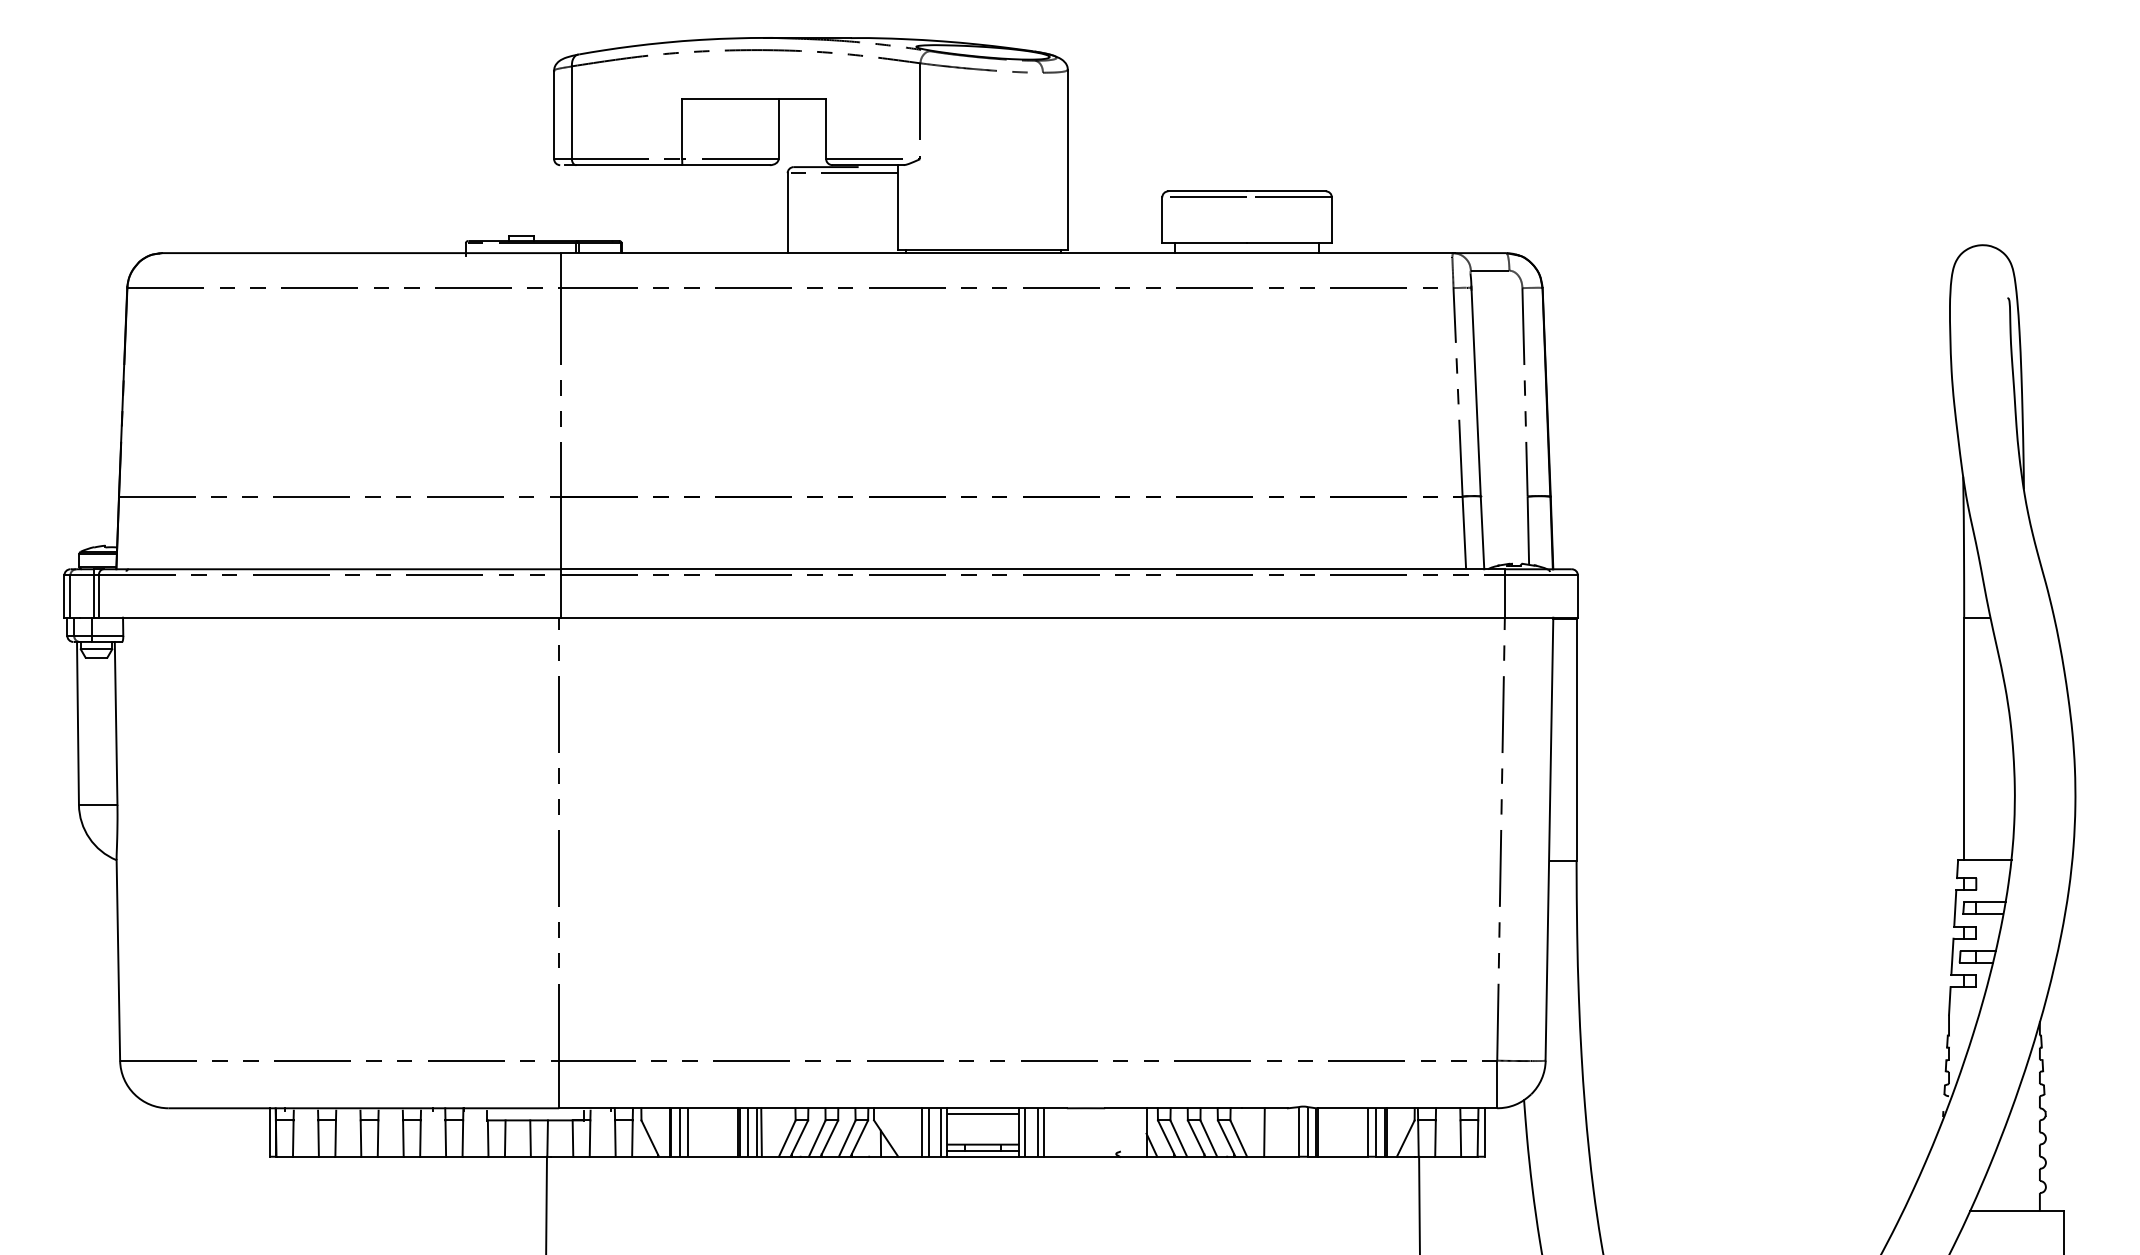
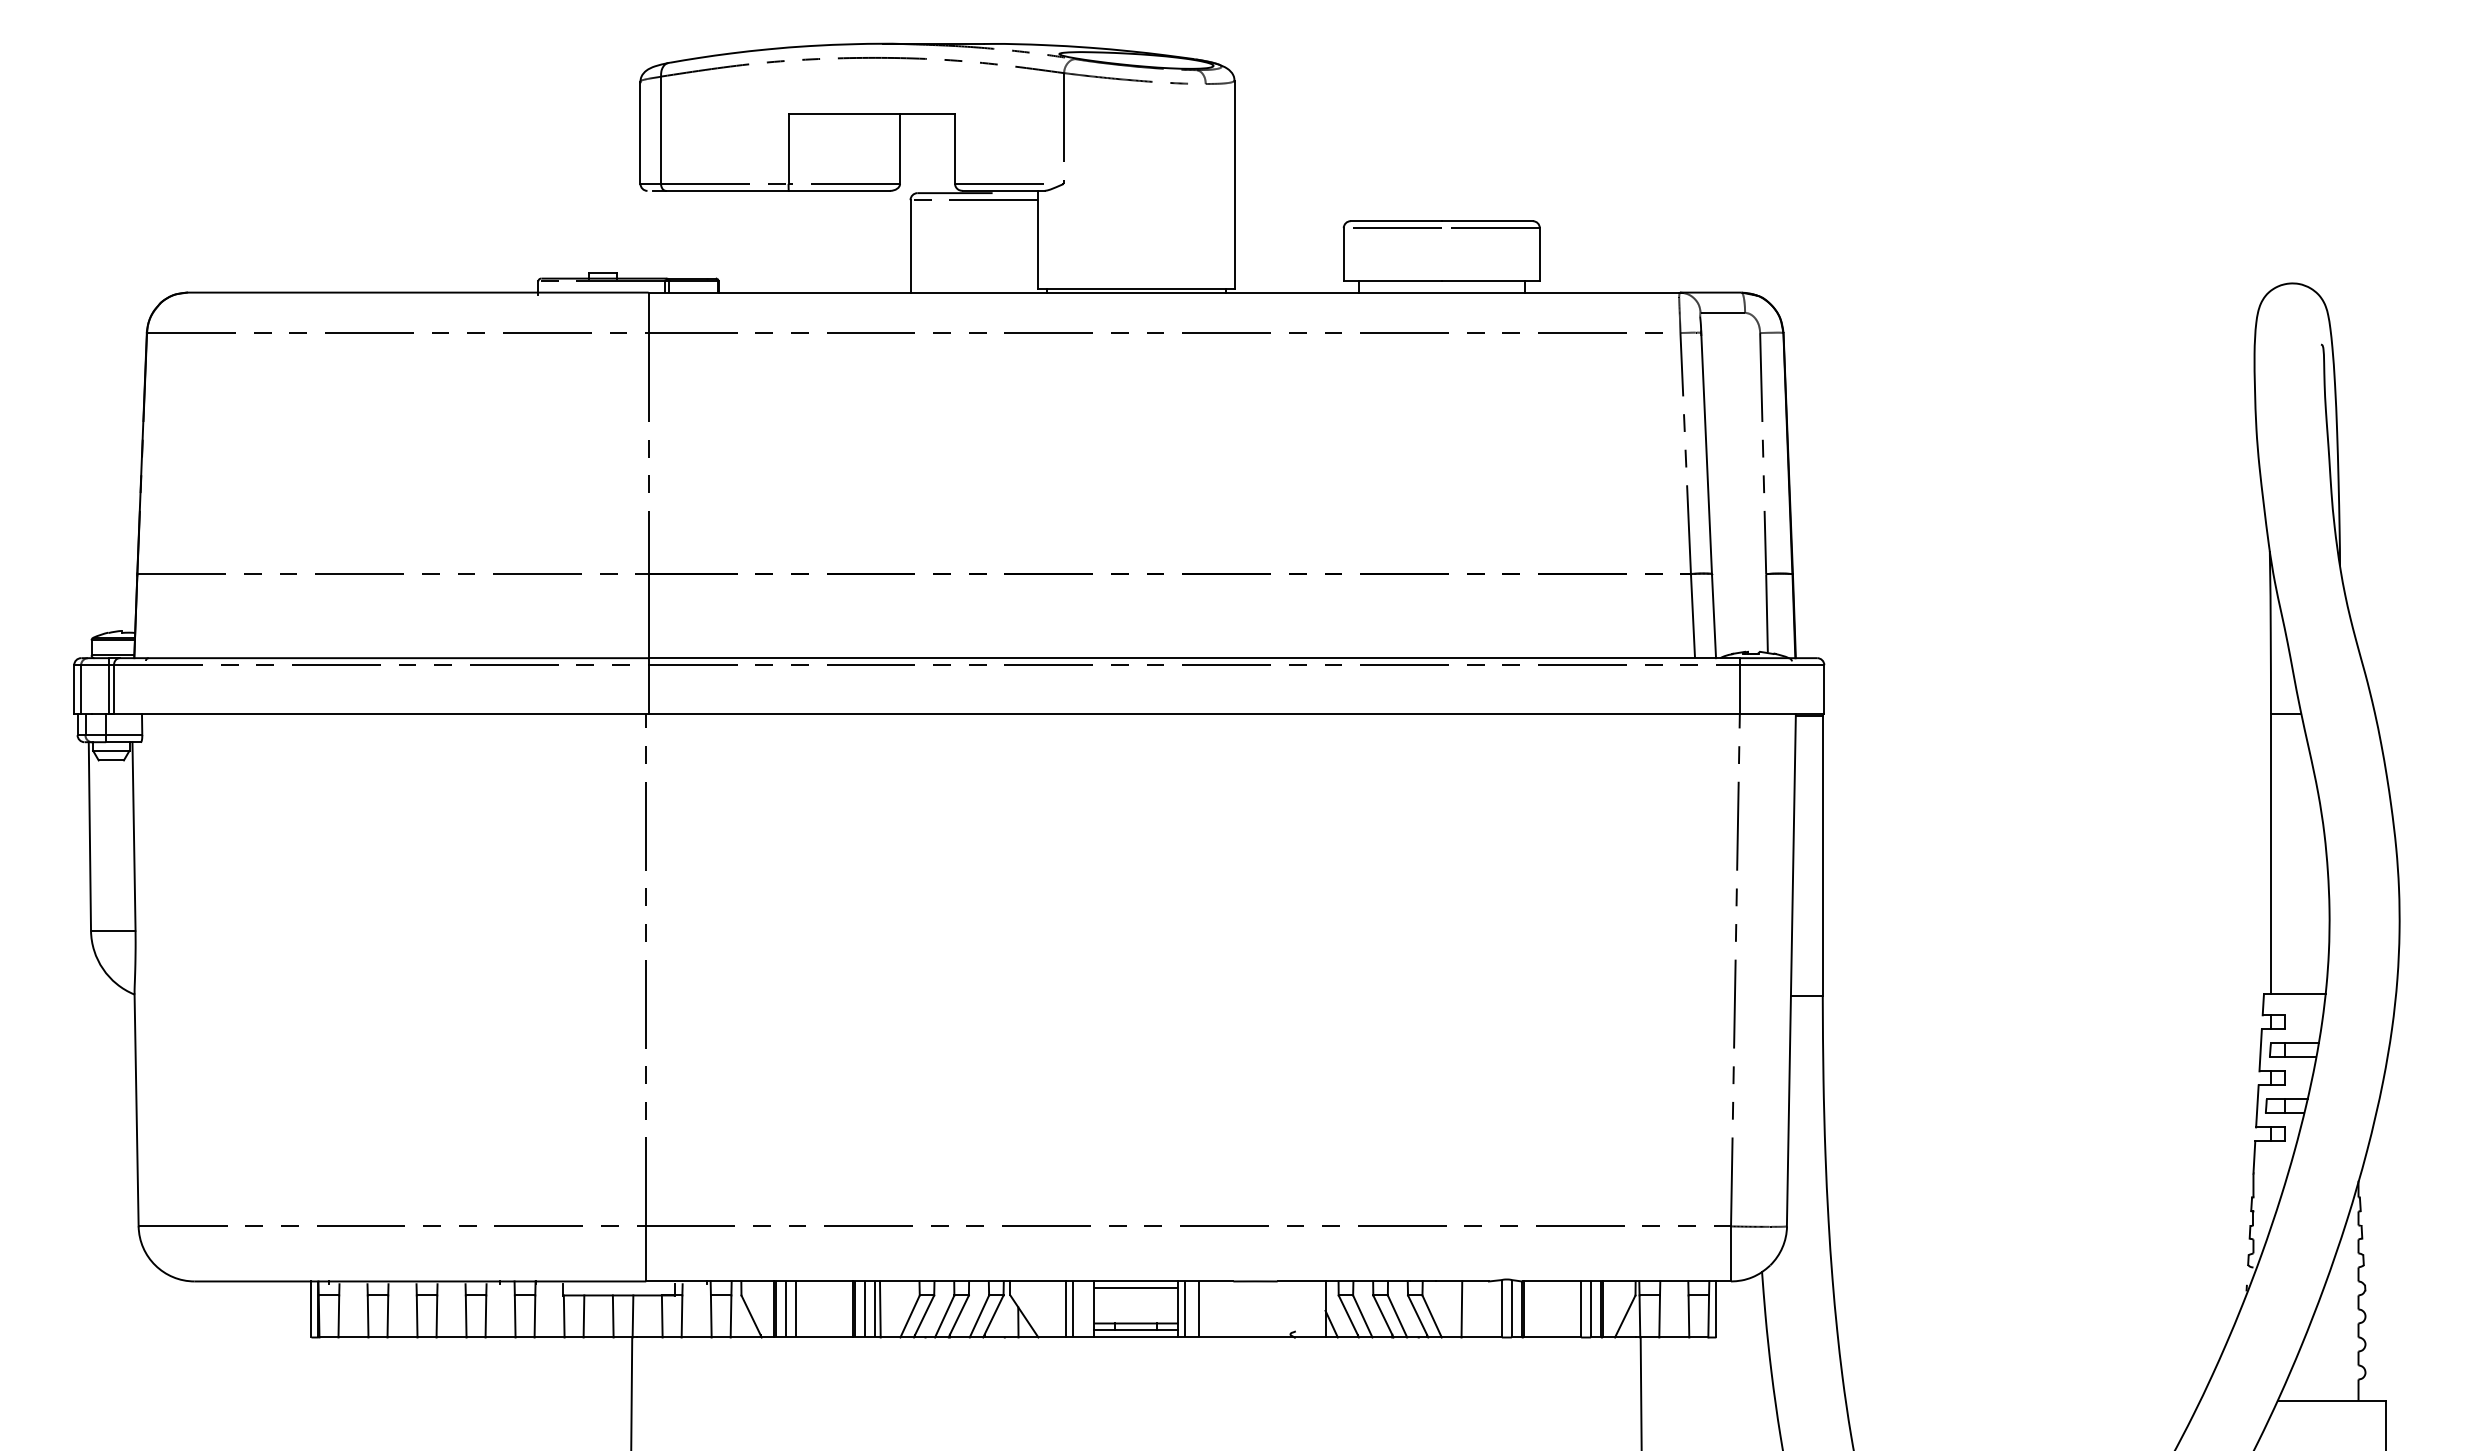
line: (940, 1132) -> (1087, 1309), removed
line: (1043, 1132) -> (1206, 1309), removed

